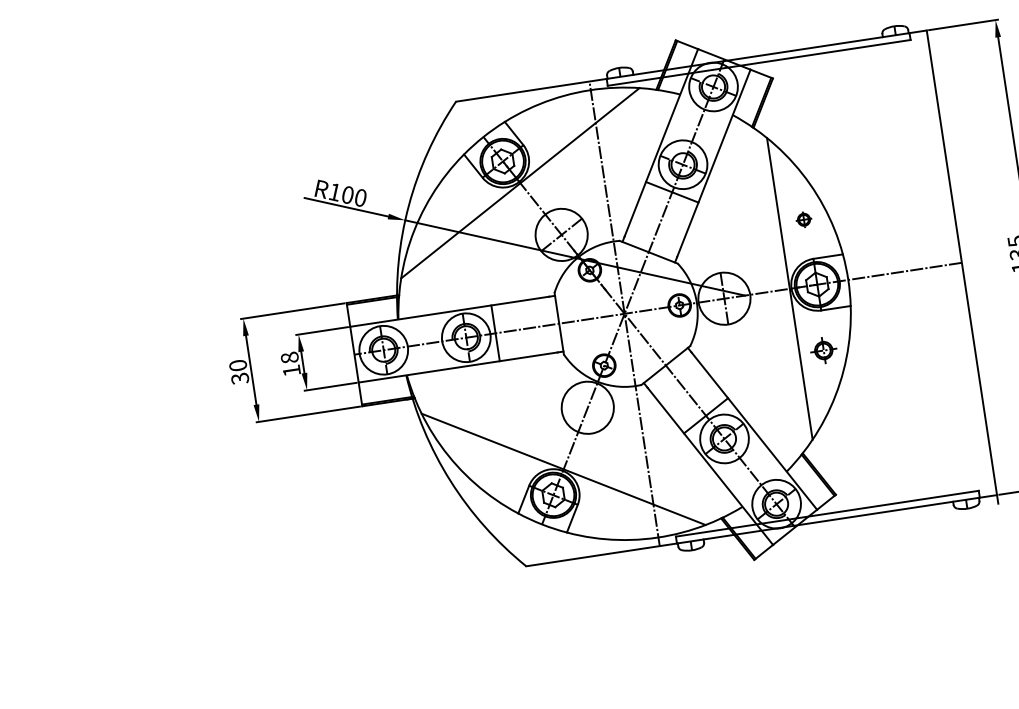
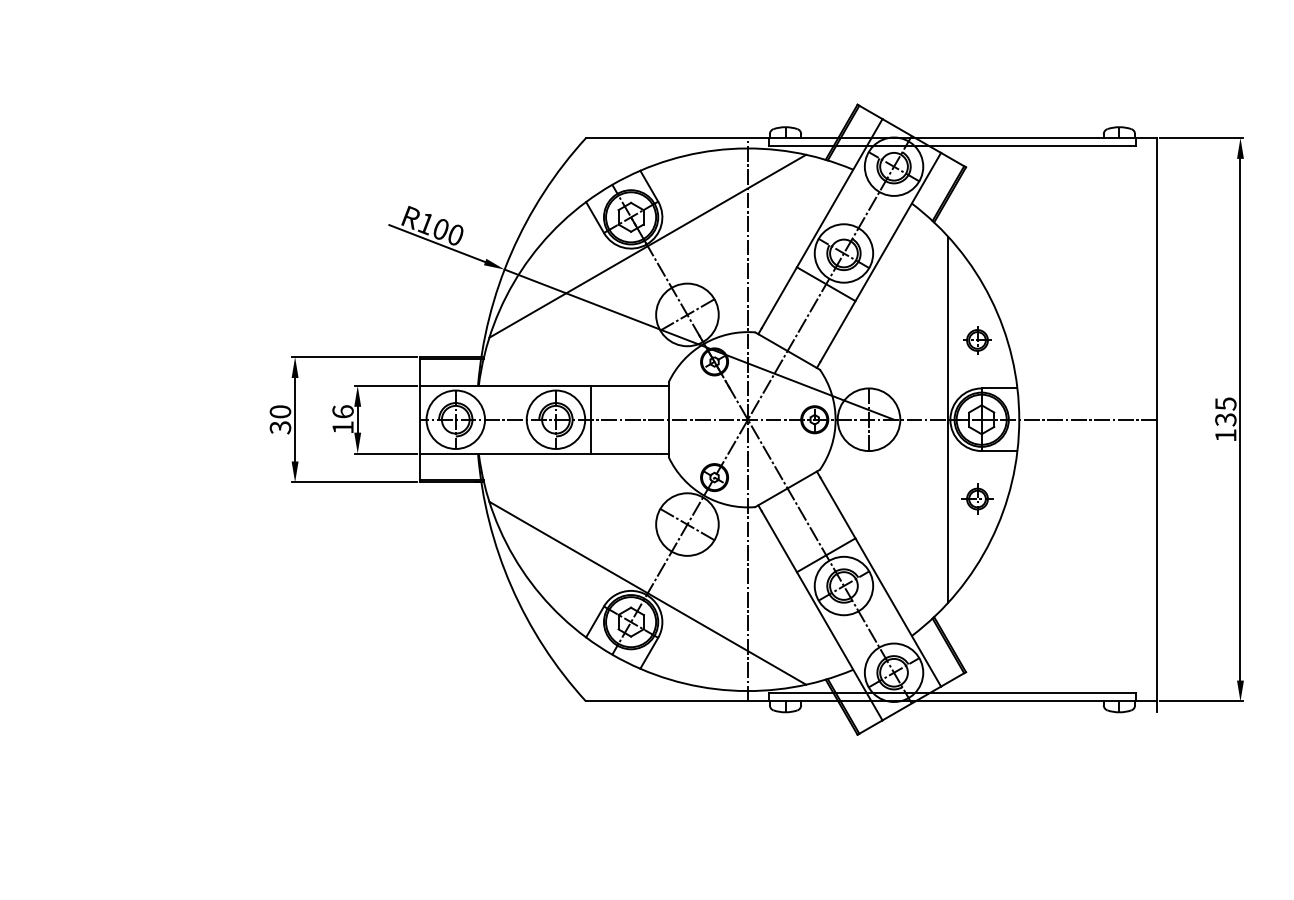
part: (804, 219) -> (977, 340), size x1.43
text: (289, 357) -> (342, 411), 18 -> 16
line: (587, 407) -> (687, 524), added

